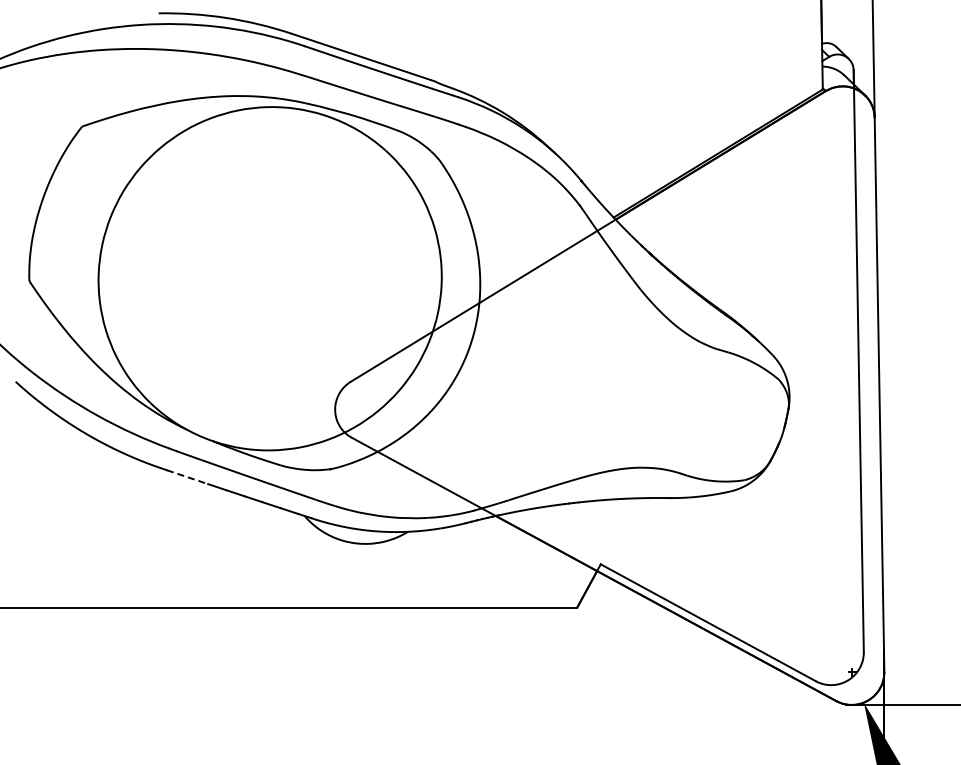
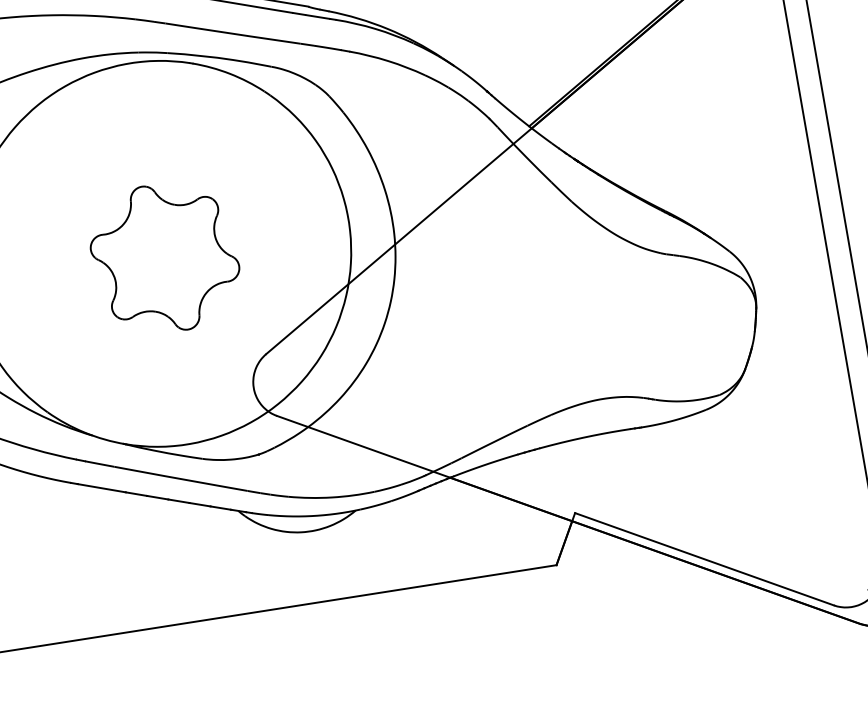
part: (274, 283) -> (164, 258), added
line: (187, 477) -> (101, 488), dashed -> solid

